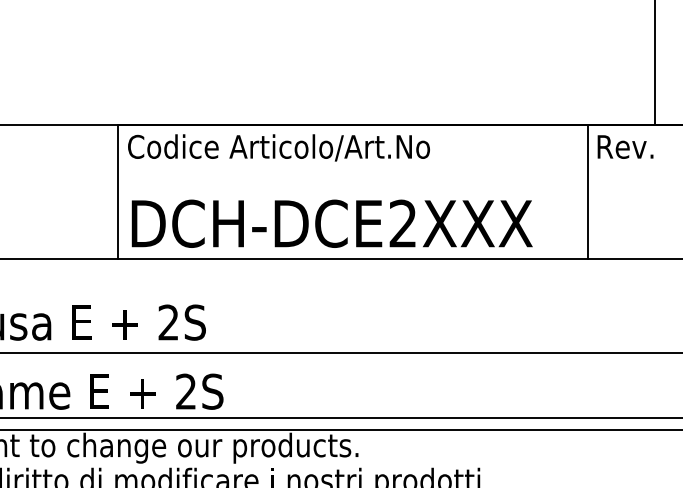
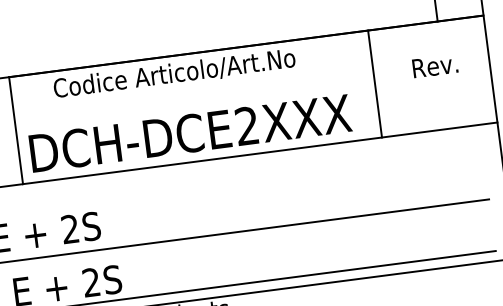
text: (625, 146) -> (435, 65), moved
text: (278, 147) -> (174, 73), moved
line: (588, 192) -> (375, 84), moved

